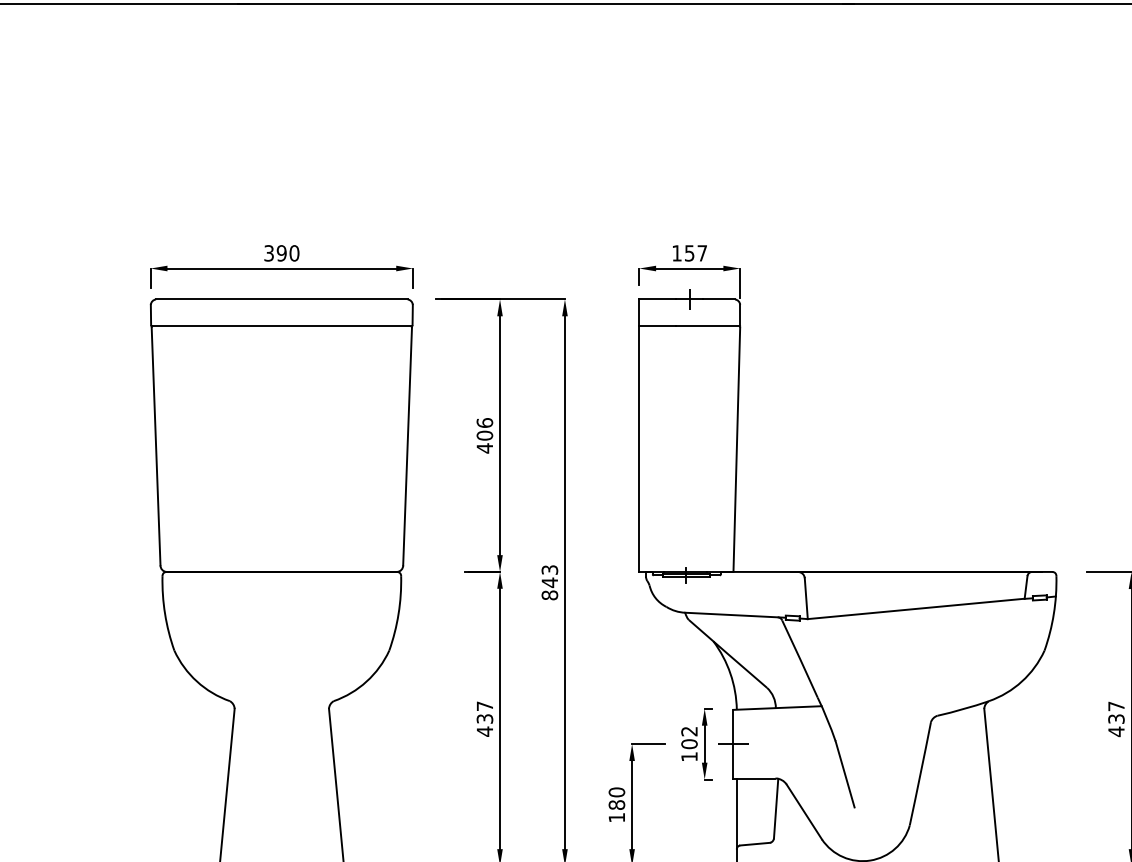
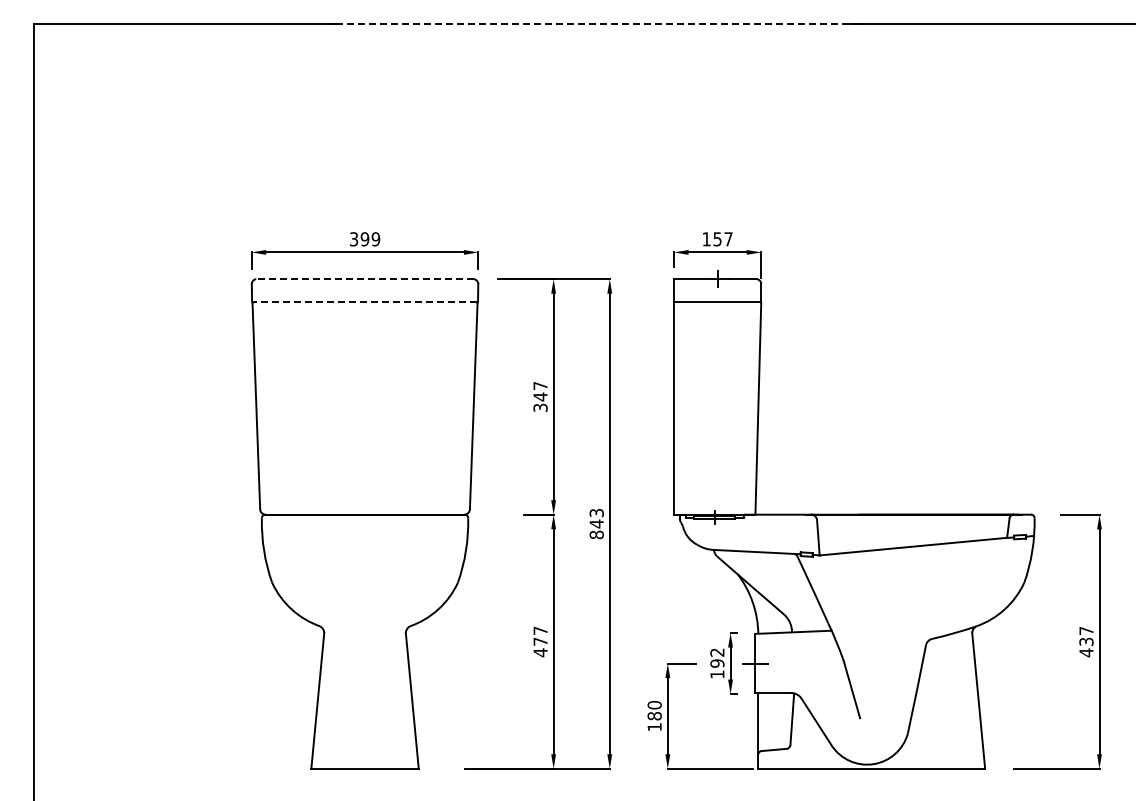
line: (544, 4) -> (592, 24), solid -> dashed
text: (293, 253) -> (375, 239), 390 -> 399
line: (282, 299) -> (365, 279), solid -> dashed
line: (282, 326) -> (365, 302), solid -> dashed
text: (484, 435) -> (540, 396), 406 -> 347
text: (484, 718) -> (540, 641), 437 -> 477
text: (689, 744) -> (717, 663), 102 -> 192

